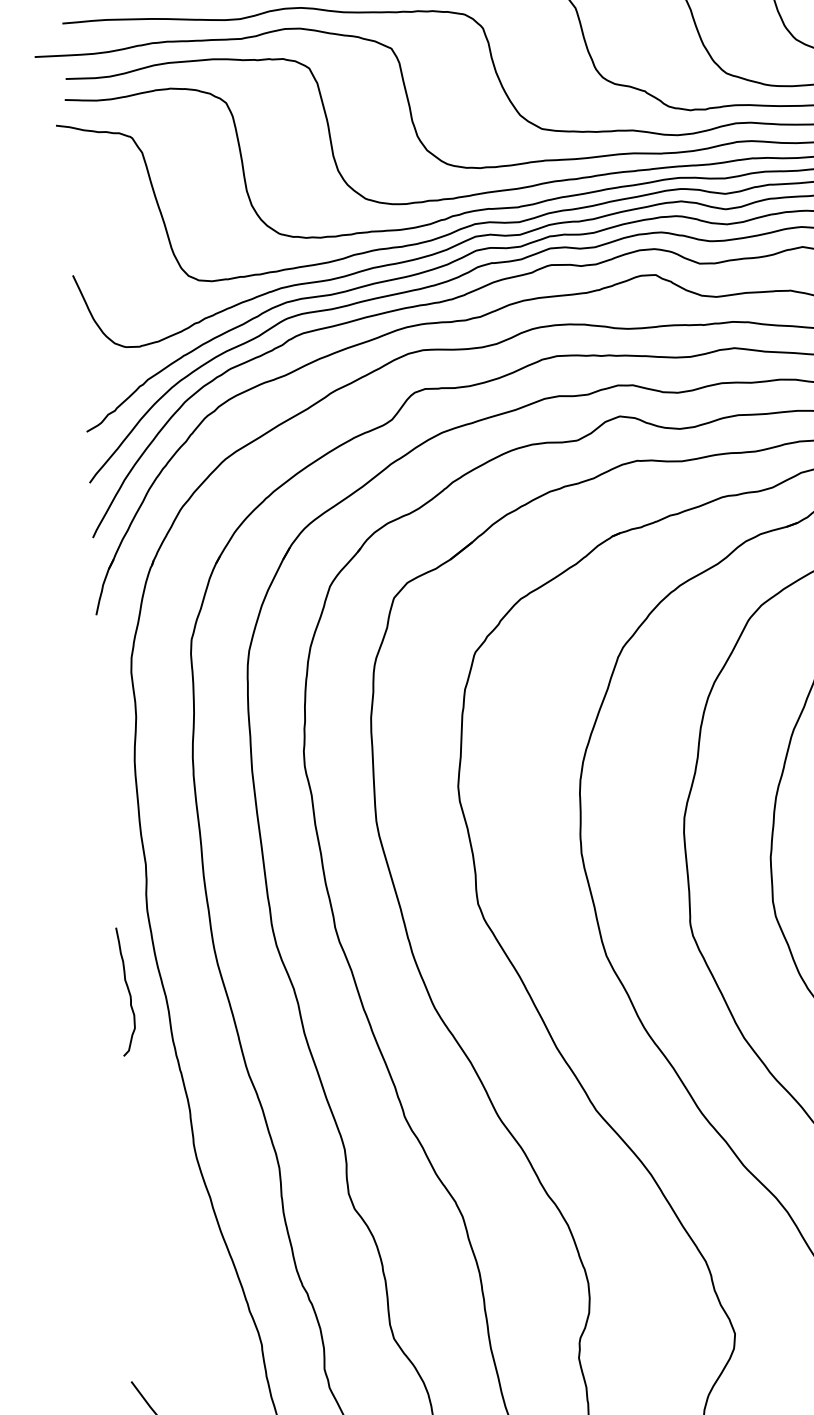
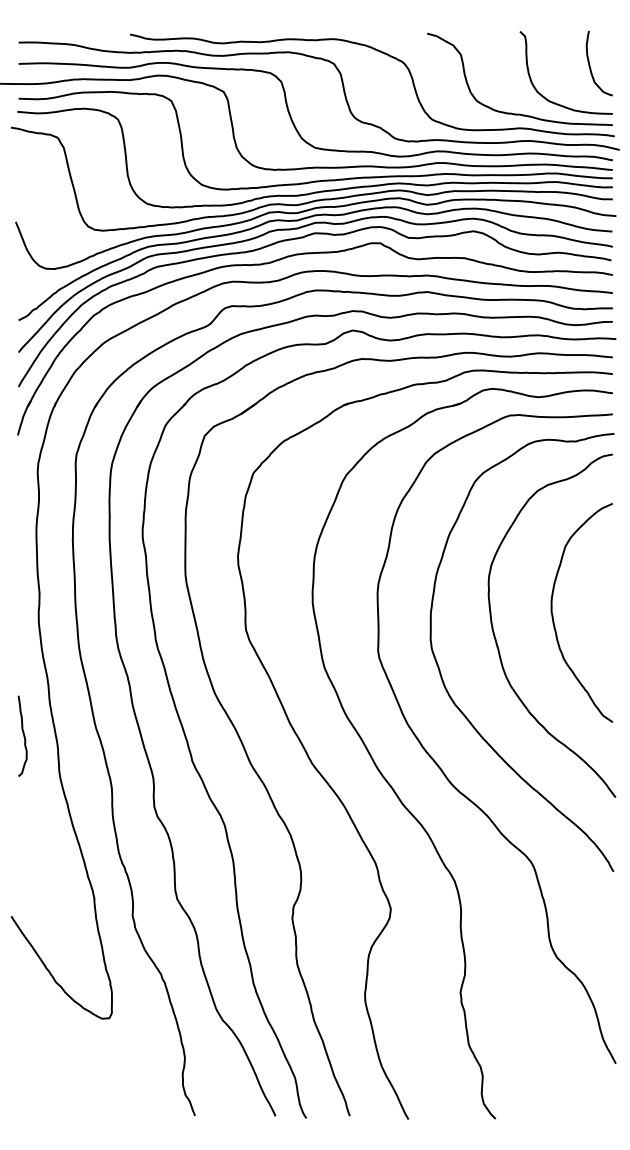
curve: (127, 990) -> (23, 735), moved

